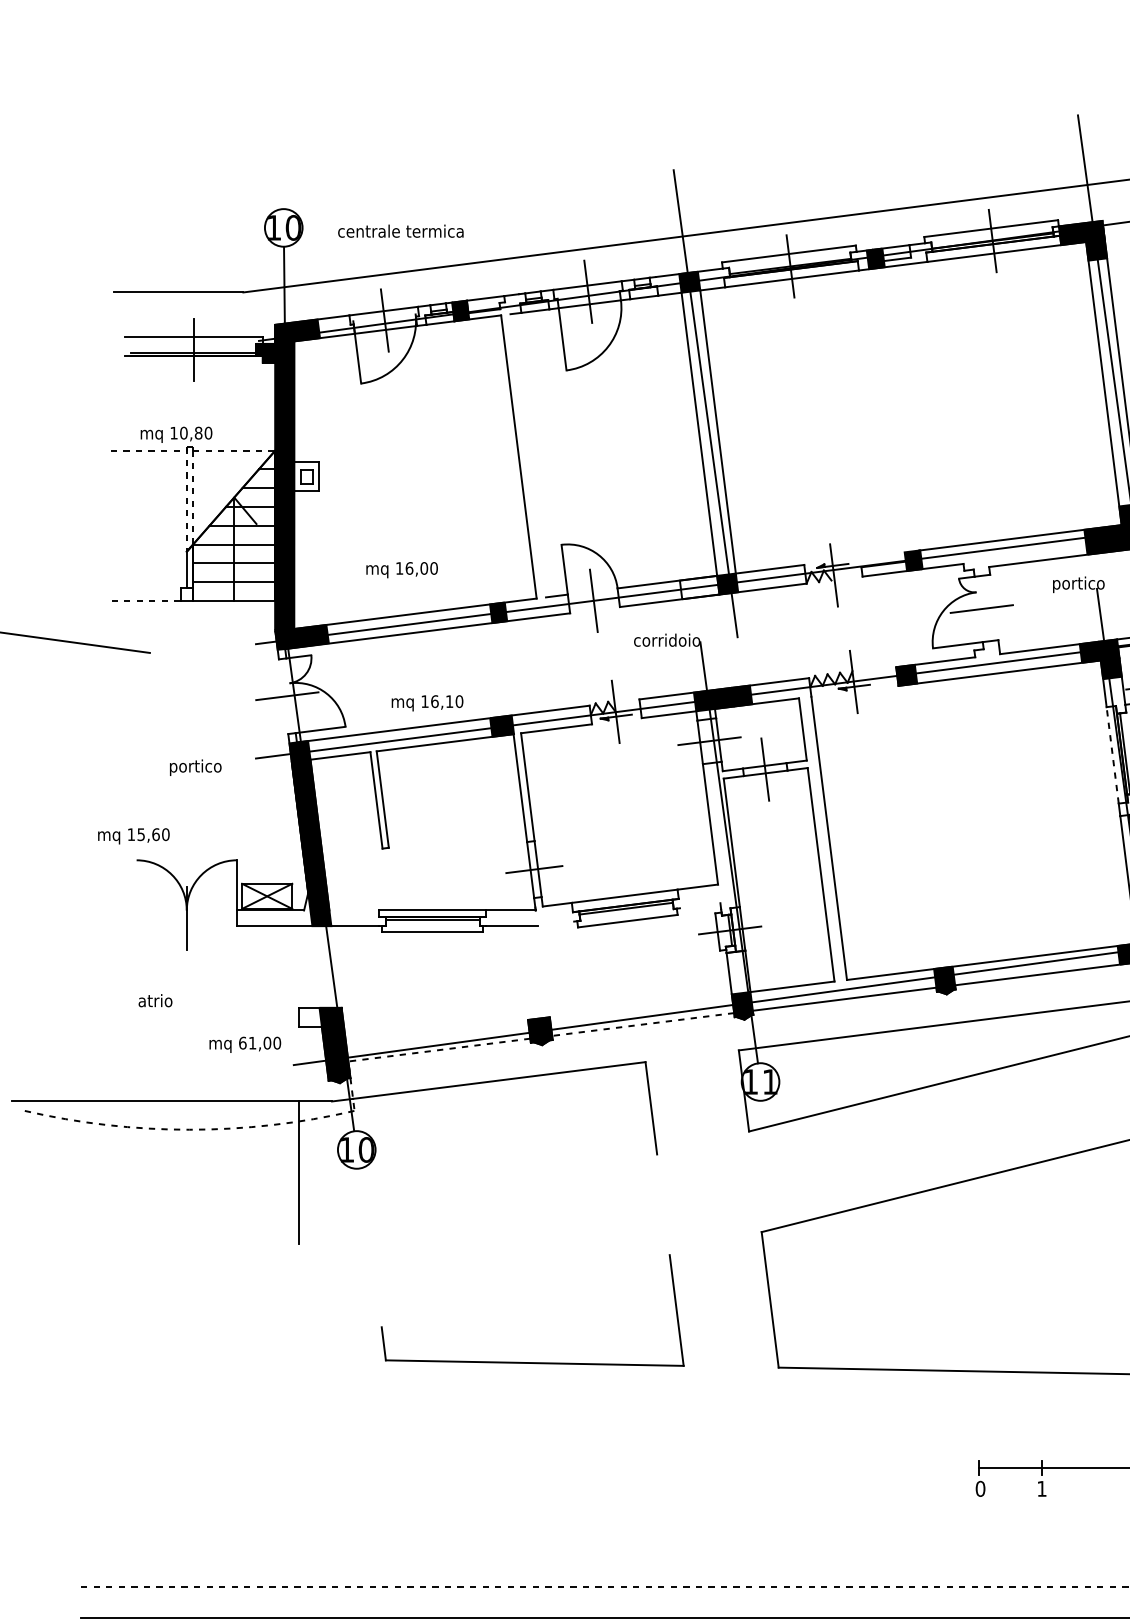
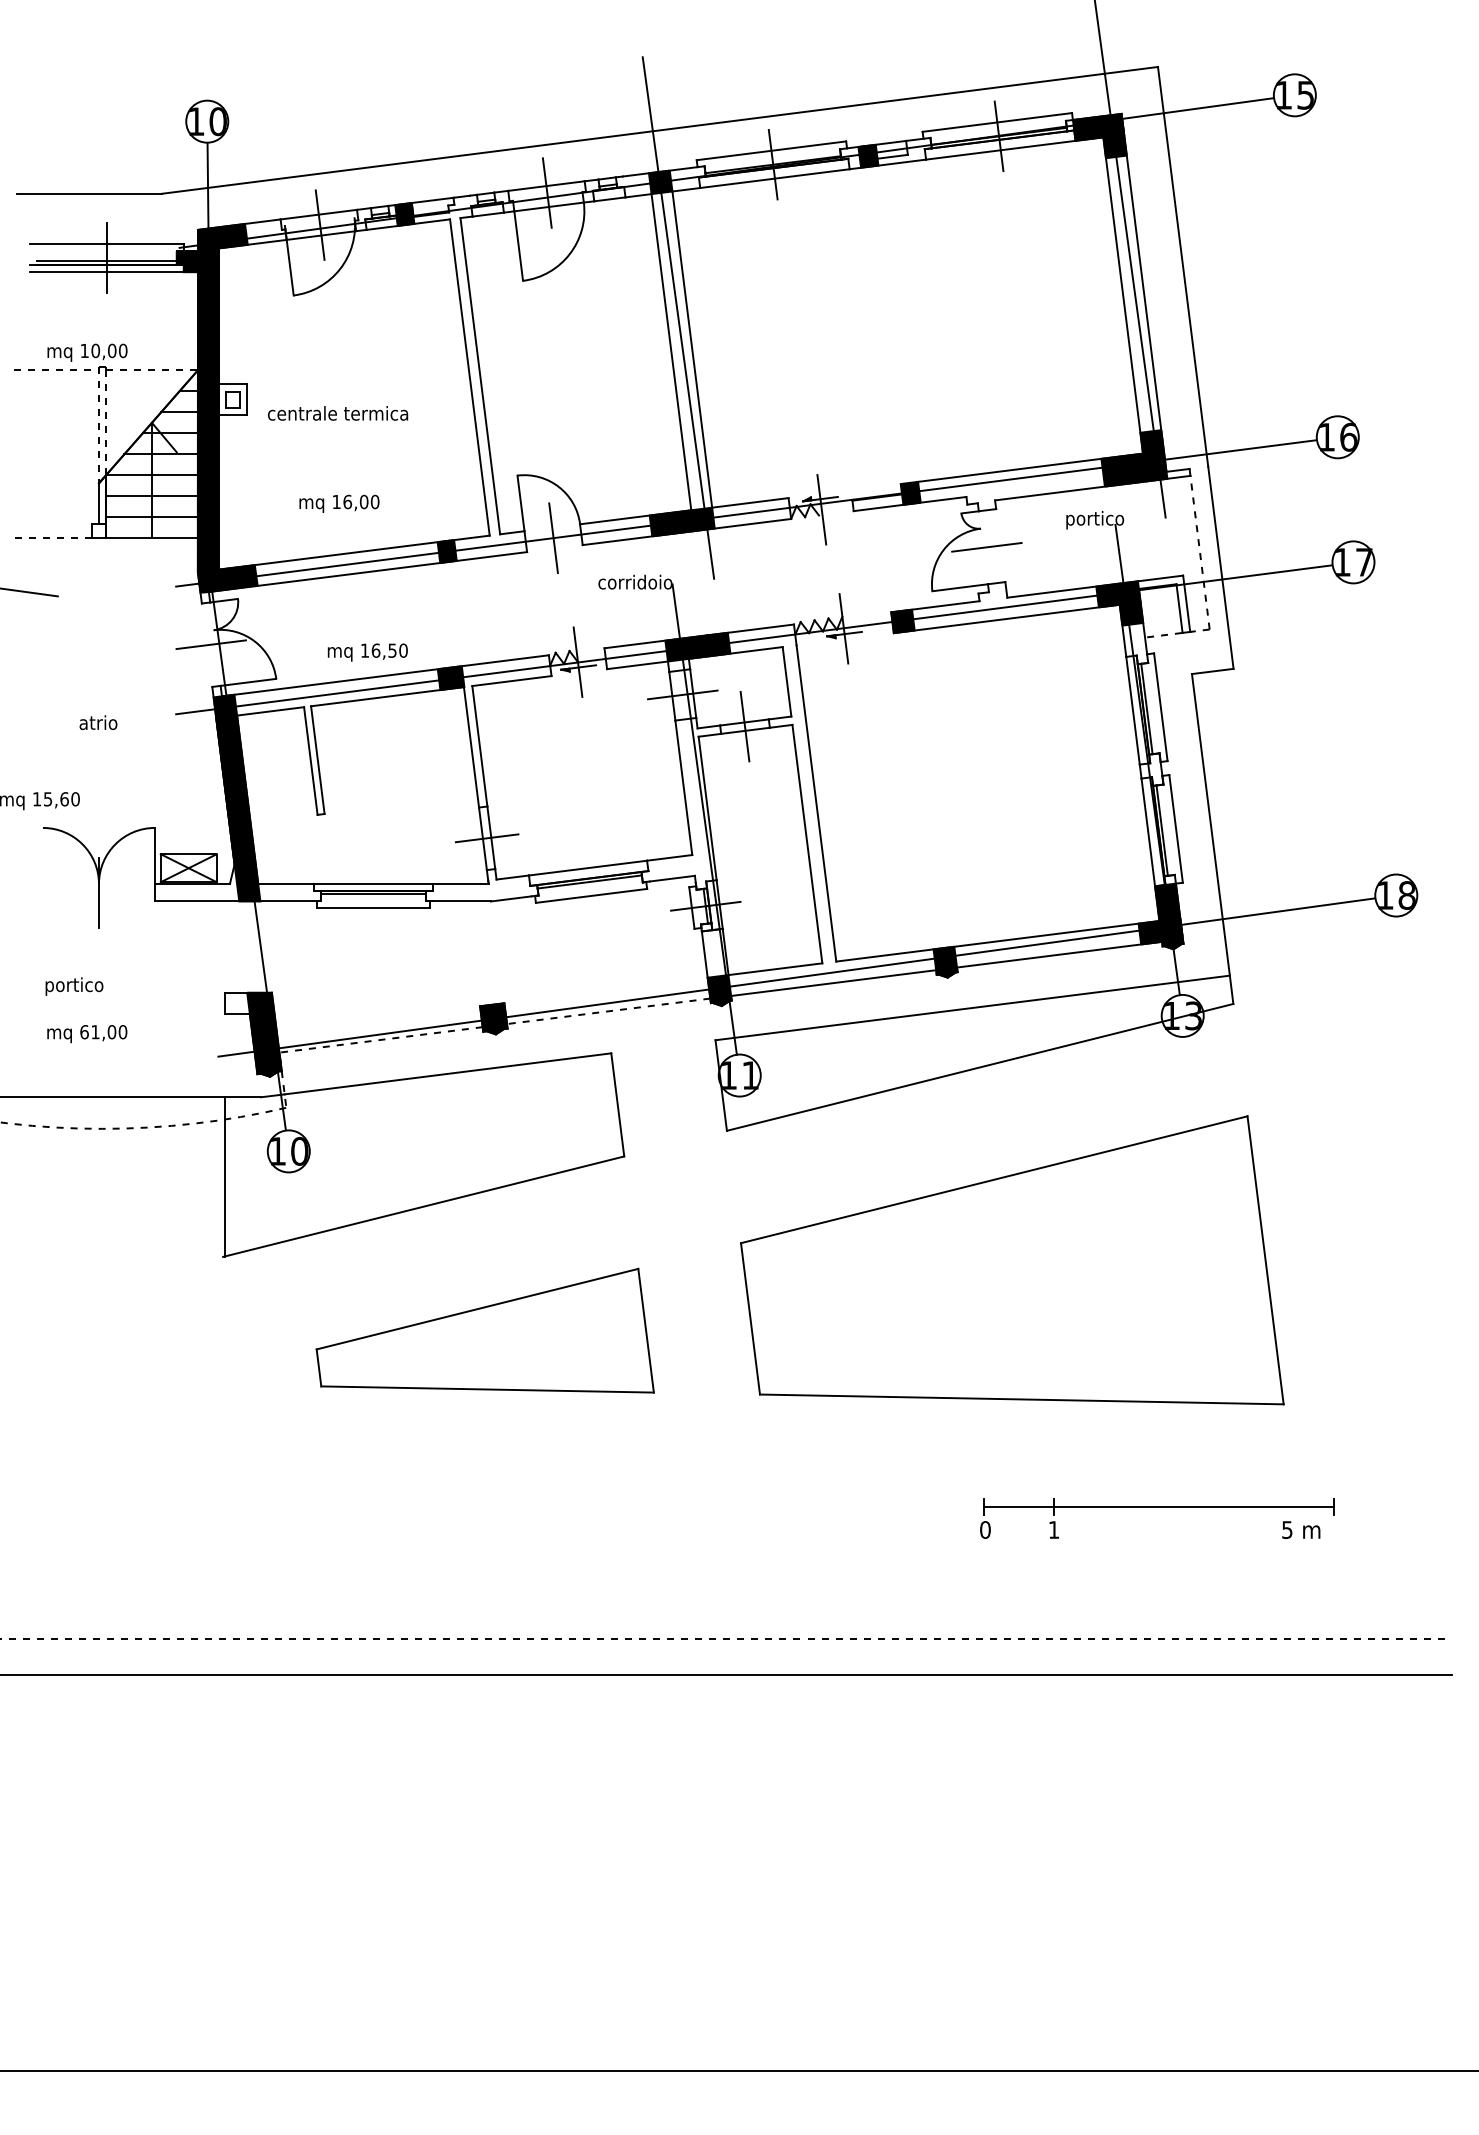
text: (401, 231) -> (338, 413), moved
line: (193, 362) -> (106, 272), added
text: (198, 432) -> (112, 350), 10,80 -> 10,00
line: (528, 456) -> (480, 376), added
fill: (699, 587) -> (671, 523), added
text: (449, 701) -> (392, 650), 16,10 -> 16,50
line: (1112, 755) -> (1132, 710), dashed -> solid
text: (195, 767) -> (108, 724), portico -> atrio
line: (699, 905) -> (671, 878), added
line: (353, 910) -> (285, 883), added
line: (555, 923) -> (510, 898), added
text: (164, 1002) -> (74, 986), atrio -> portico
text: (245, 1045) -> (87, 1034), moved
line: (477, 1199) -> (423, 1206), added
line: (525, 1290) -> (477, 1308), added

